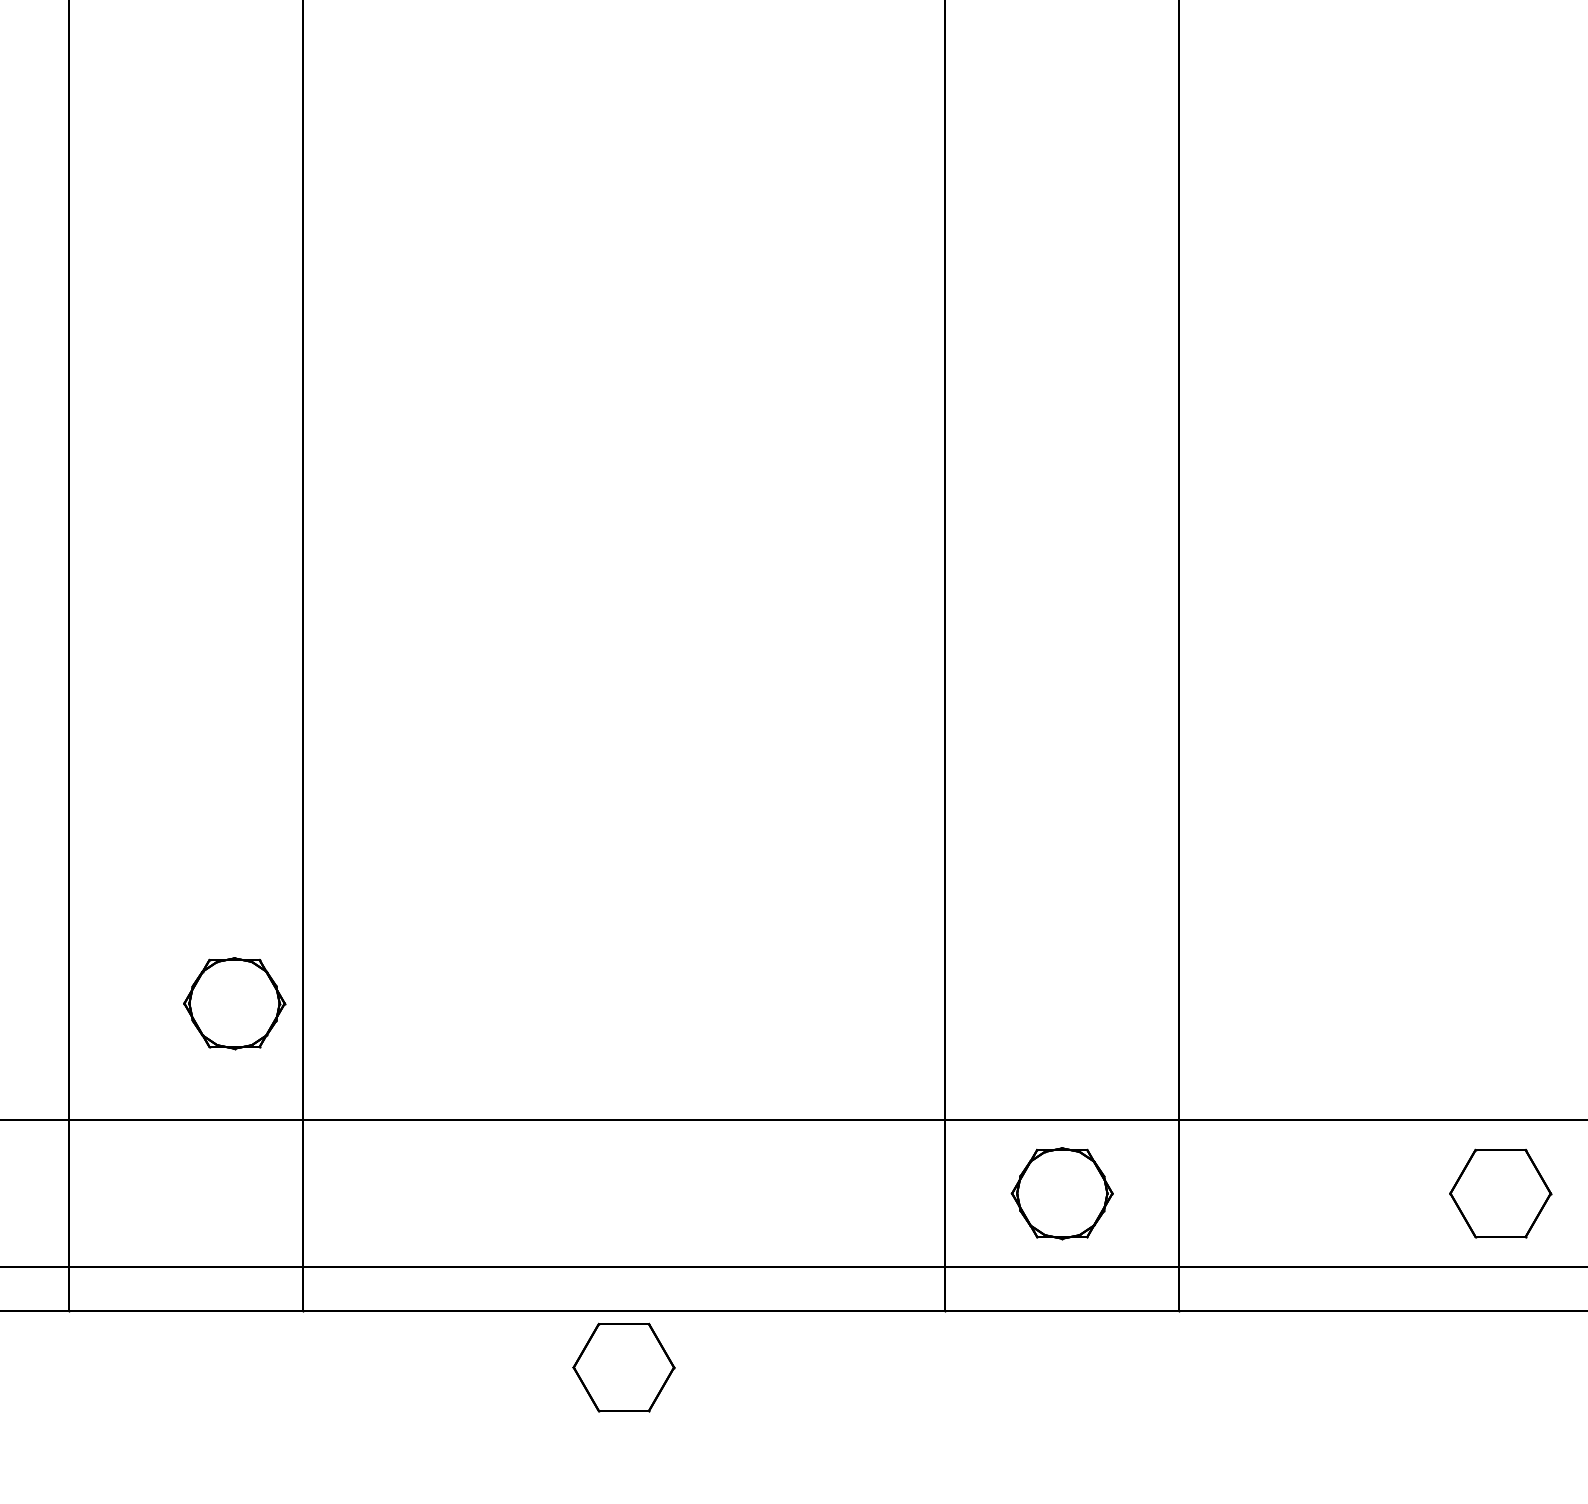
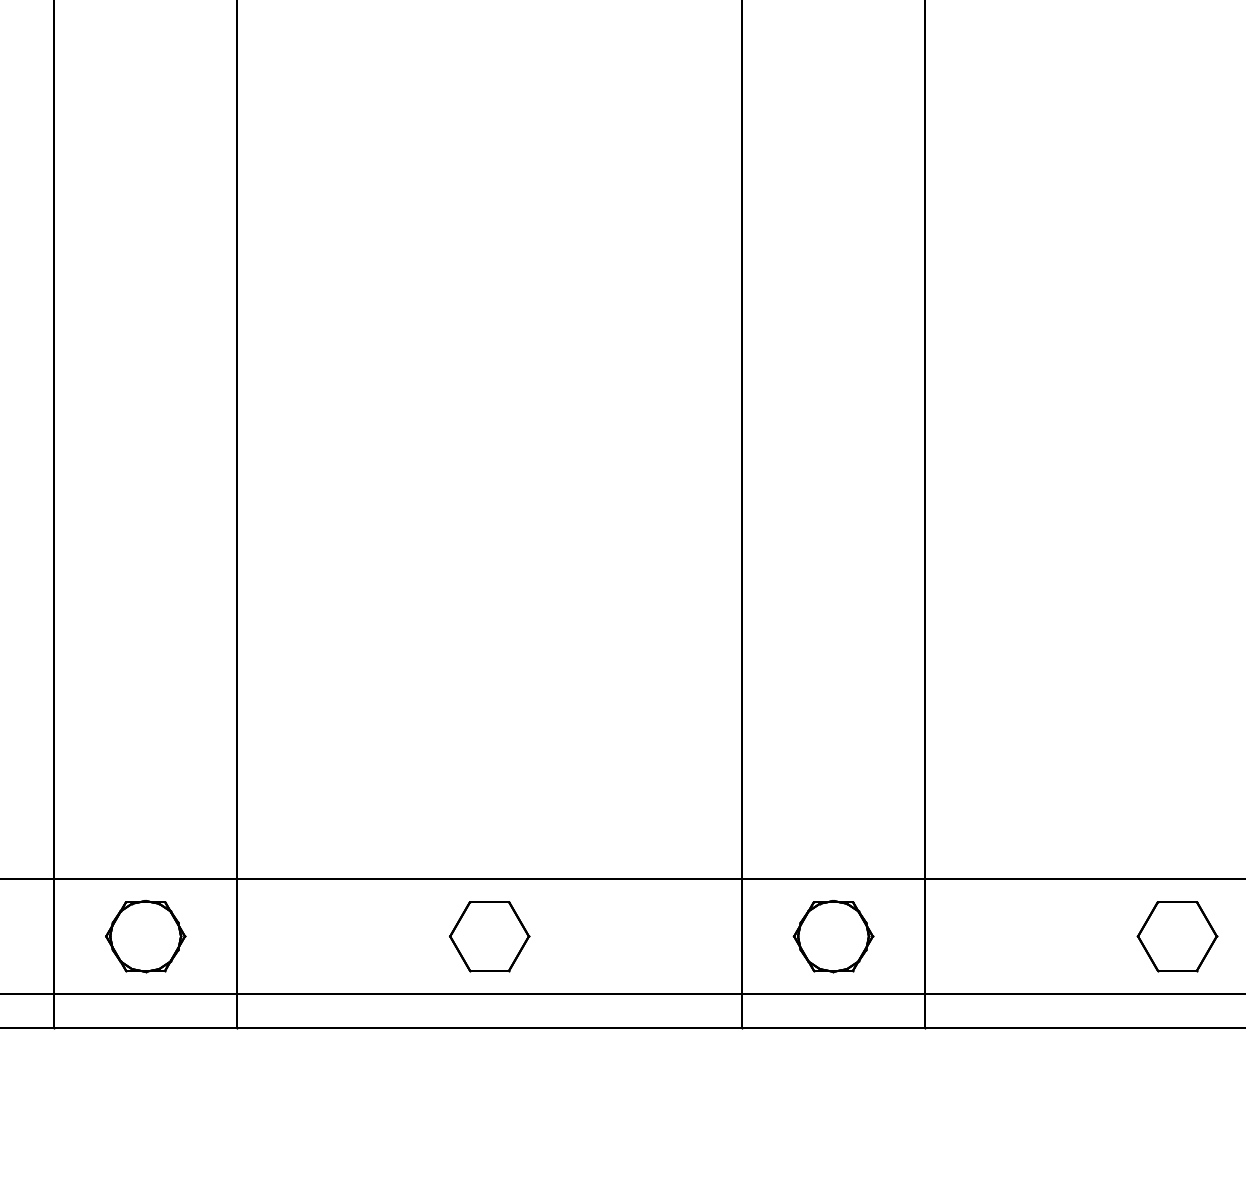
part: (234, 1003) -> (145, 936), moved
part: (623, 1367) -> (489, 936), moved

